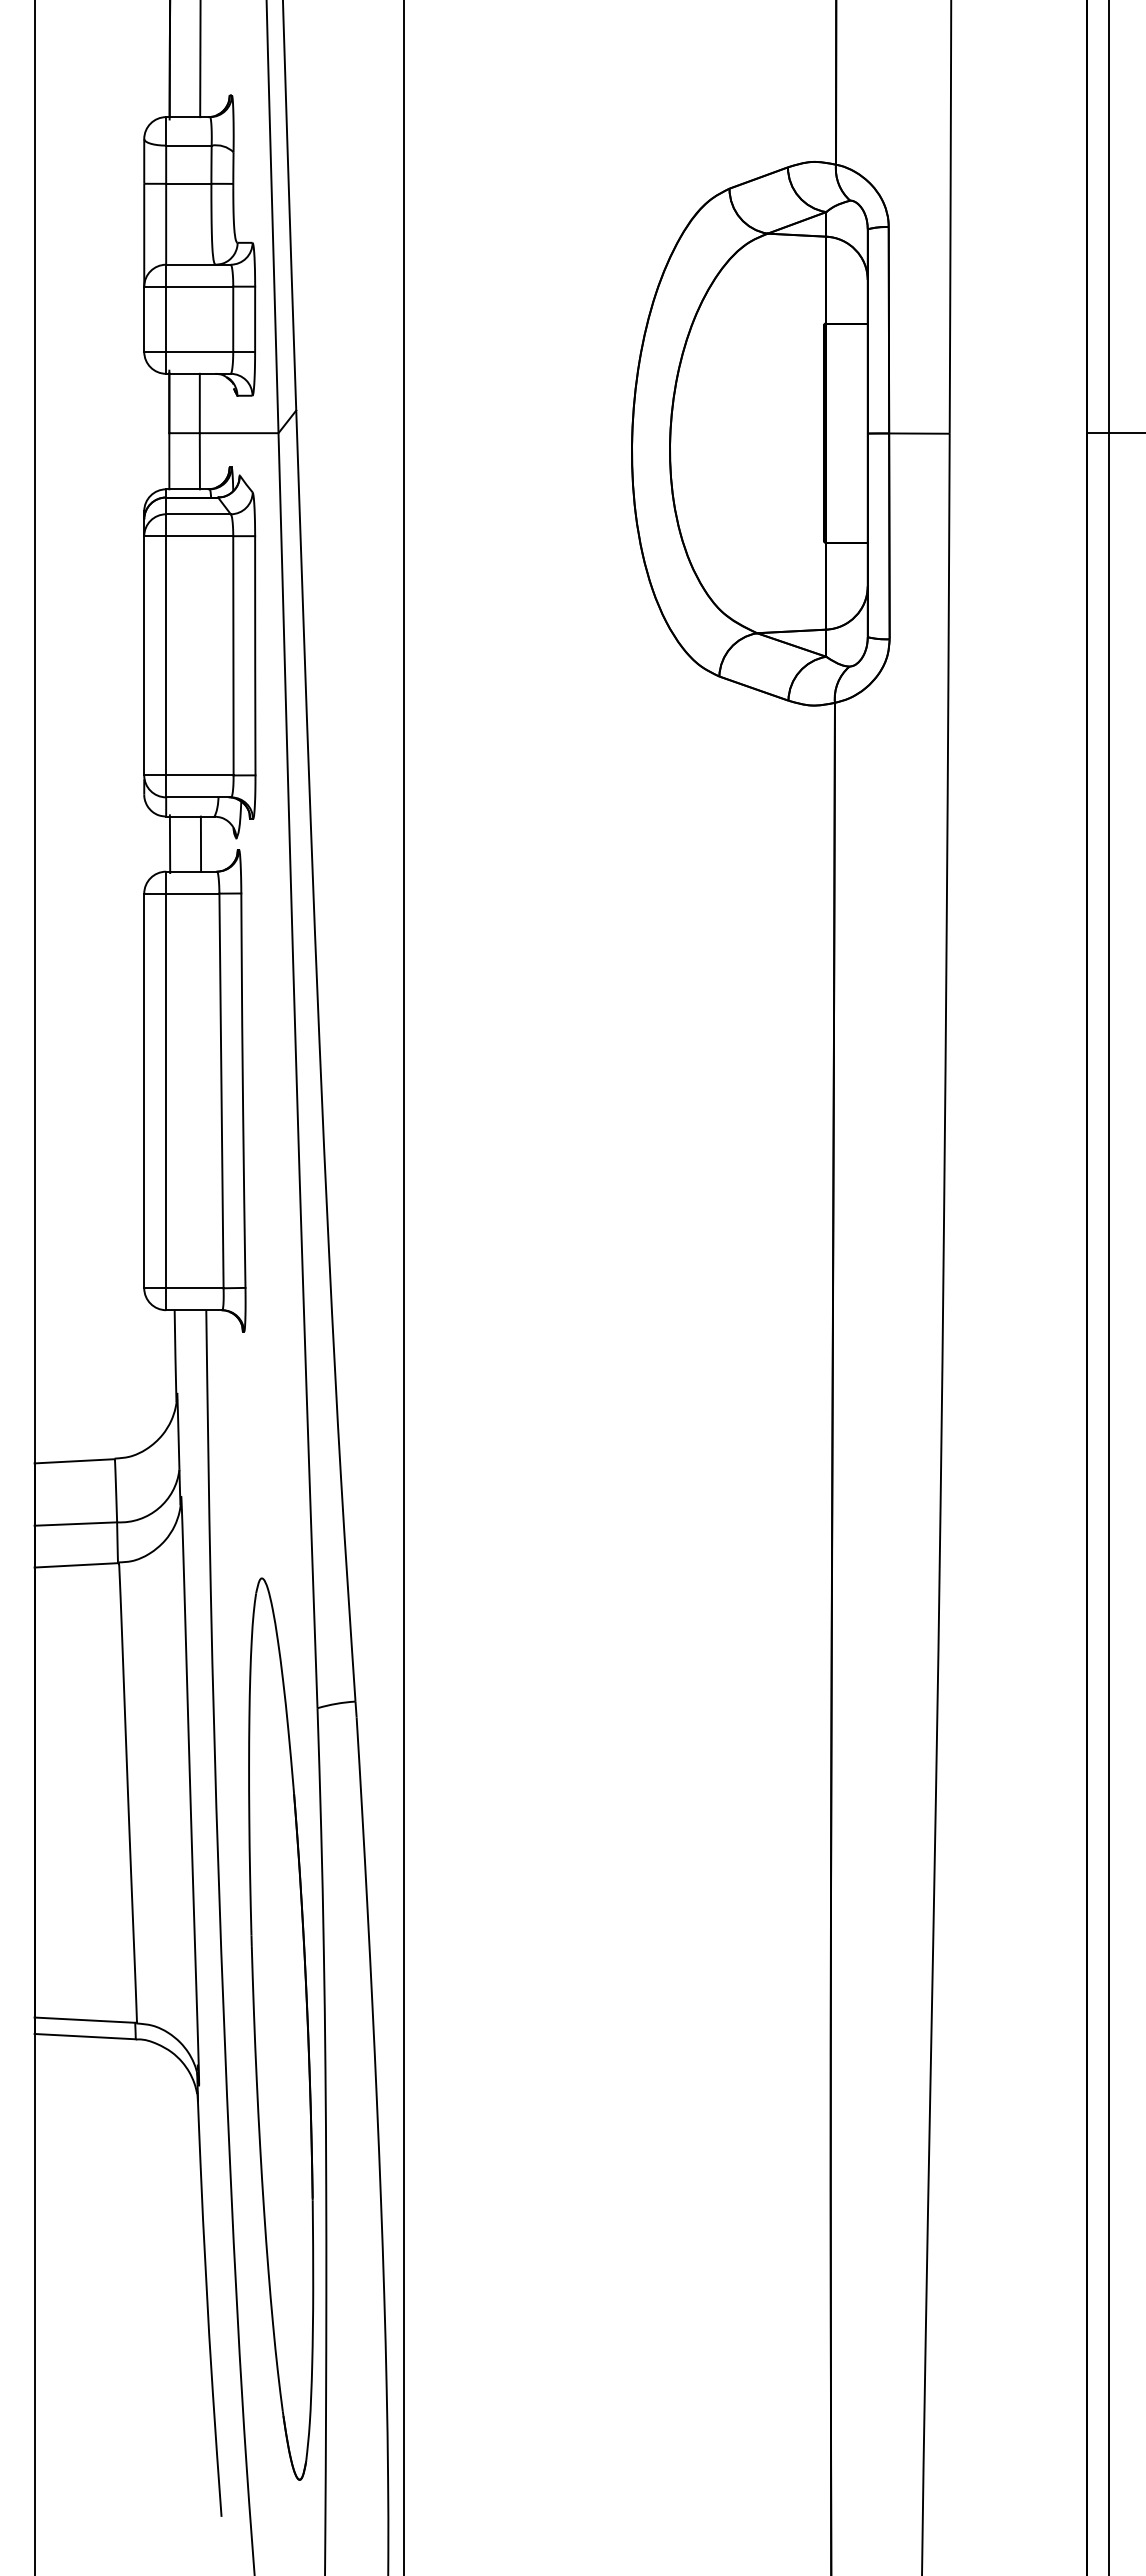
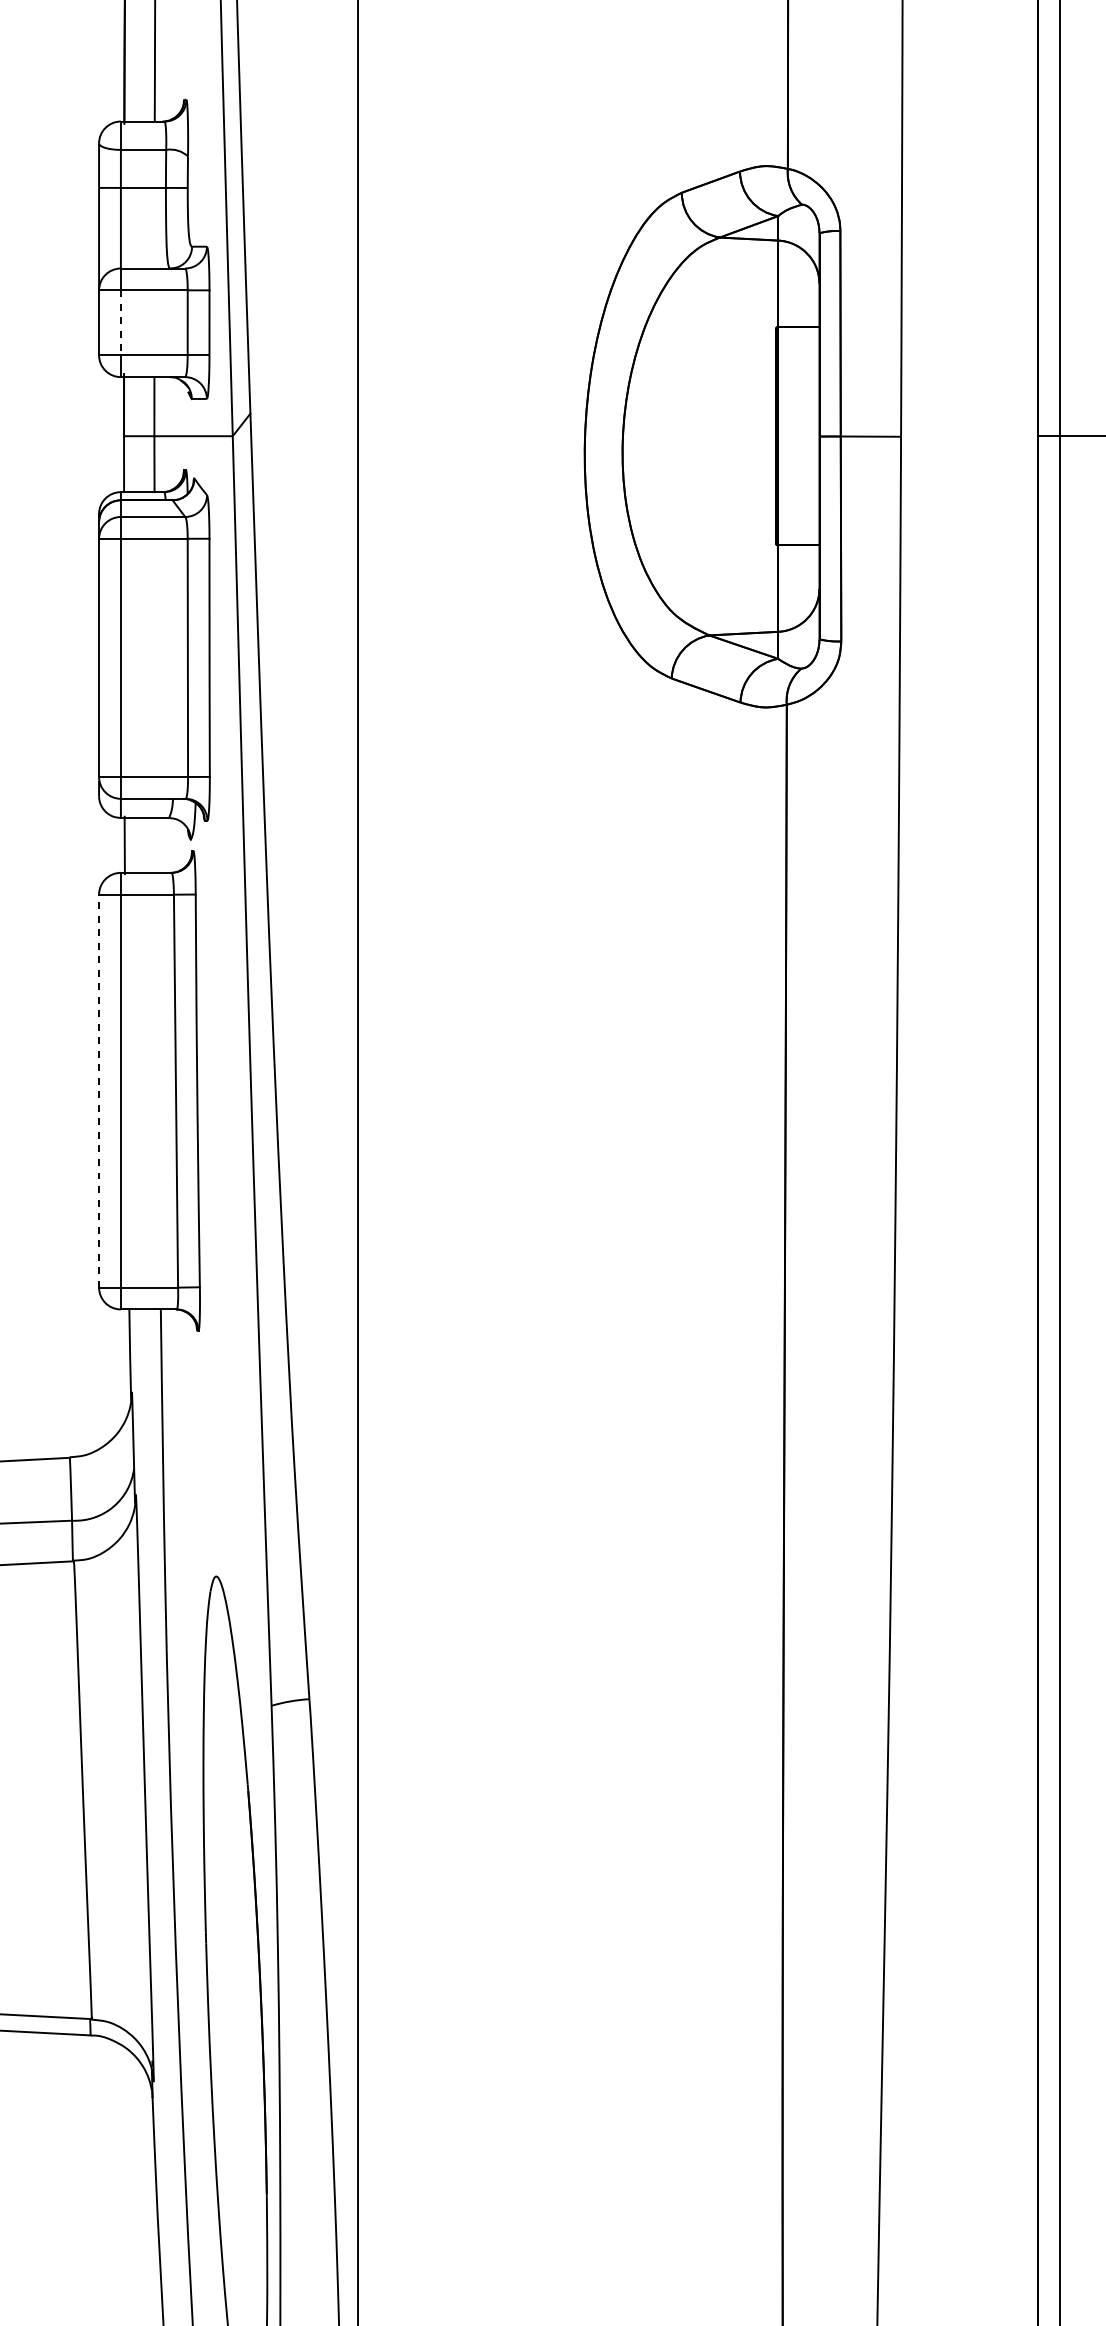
line: (166, 319) -> (121, 323), solid -> dashed
line: (200, 843) -> (155, 844), removed
line: (144, 1090) -> (99, 1090), solid -> dashed

